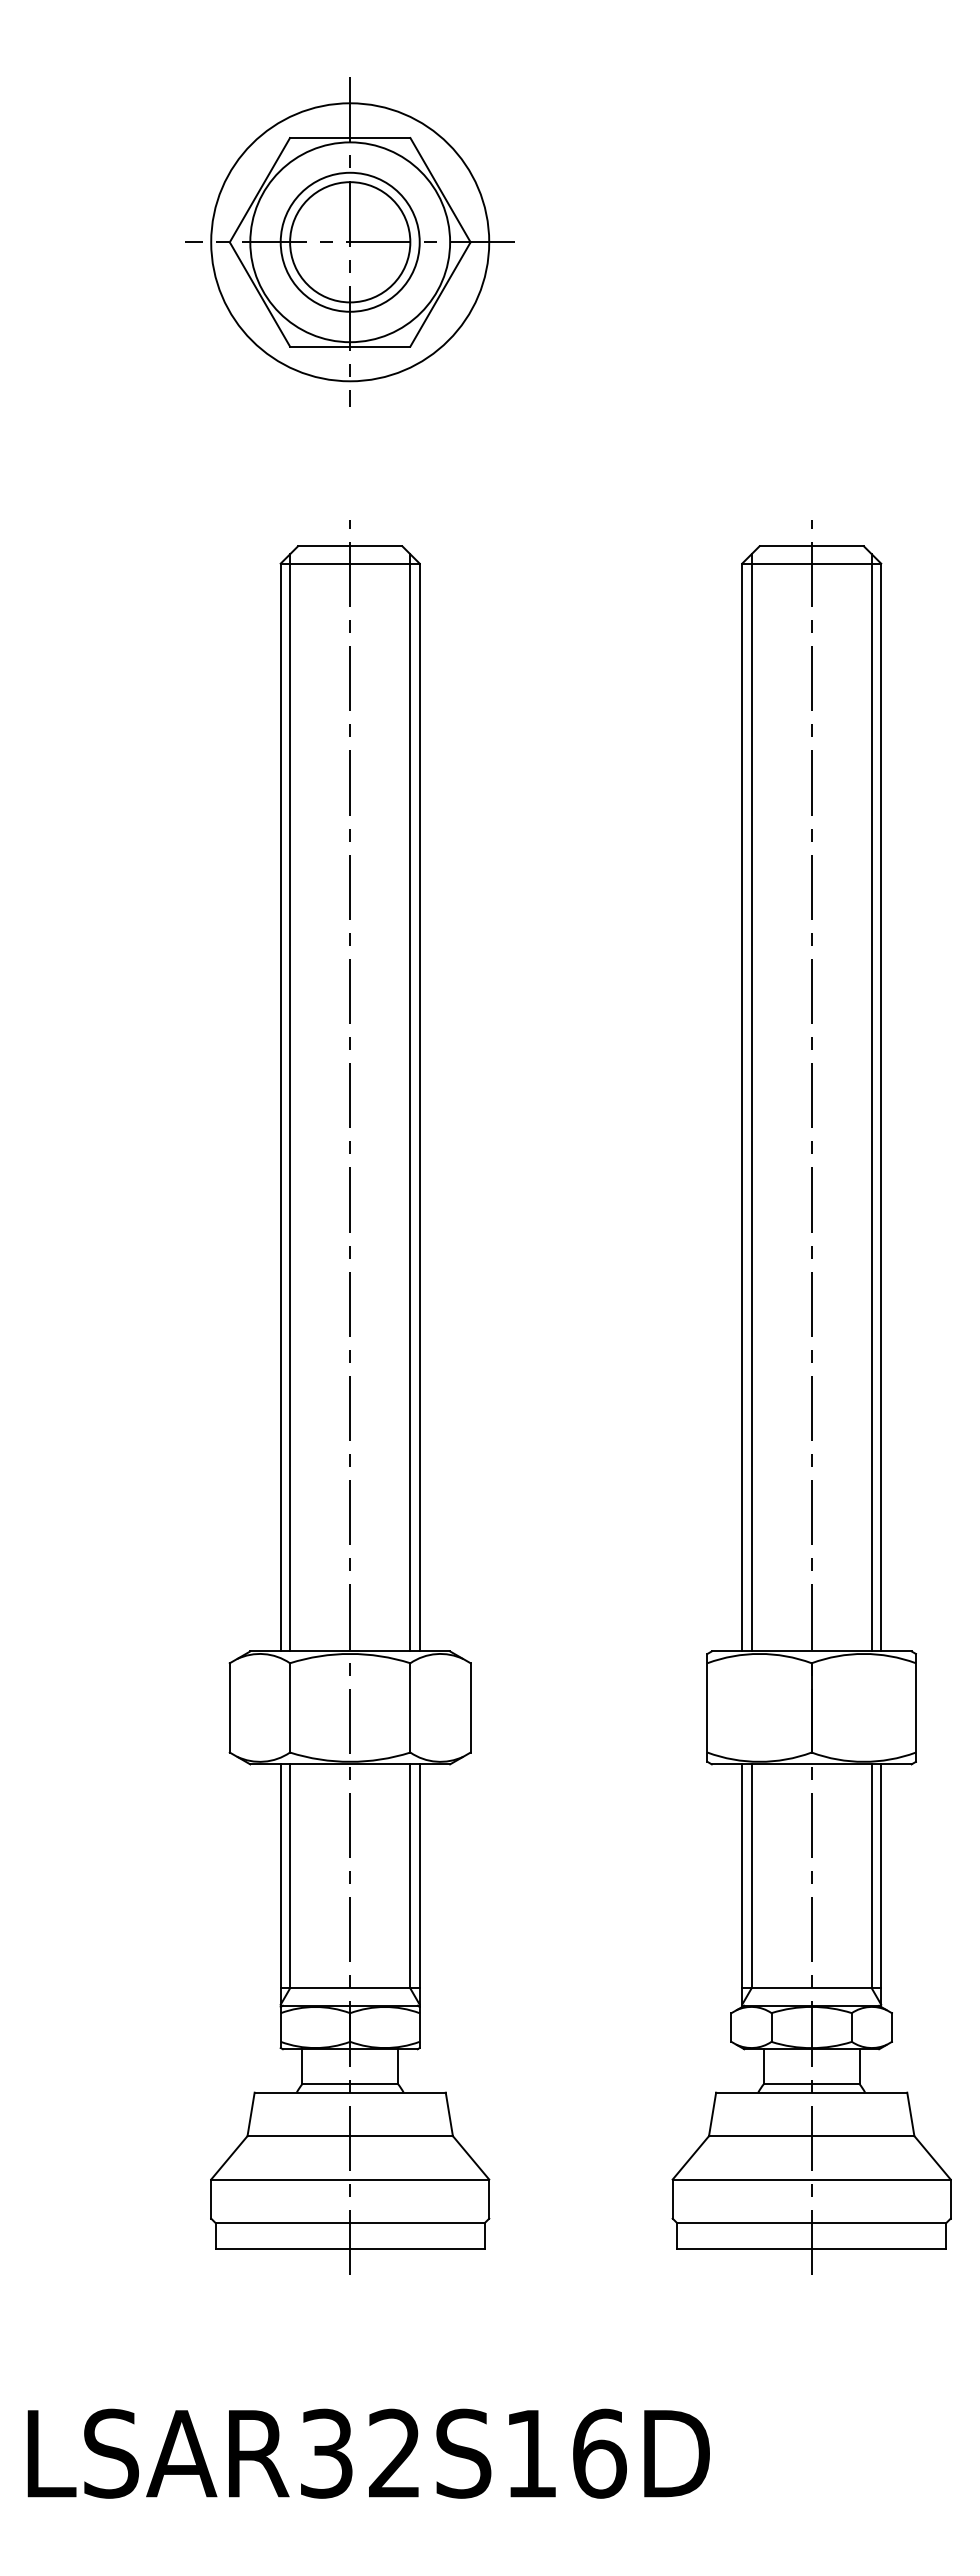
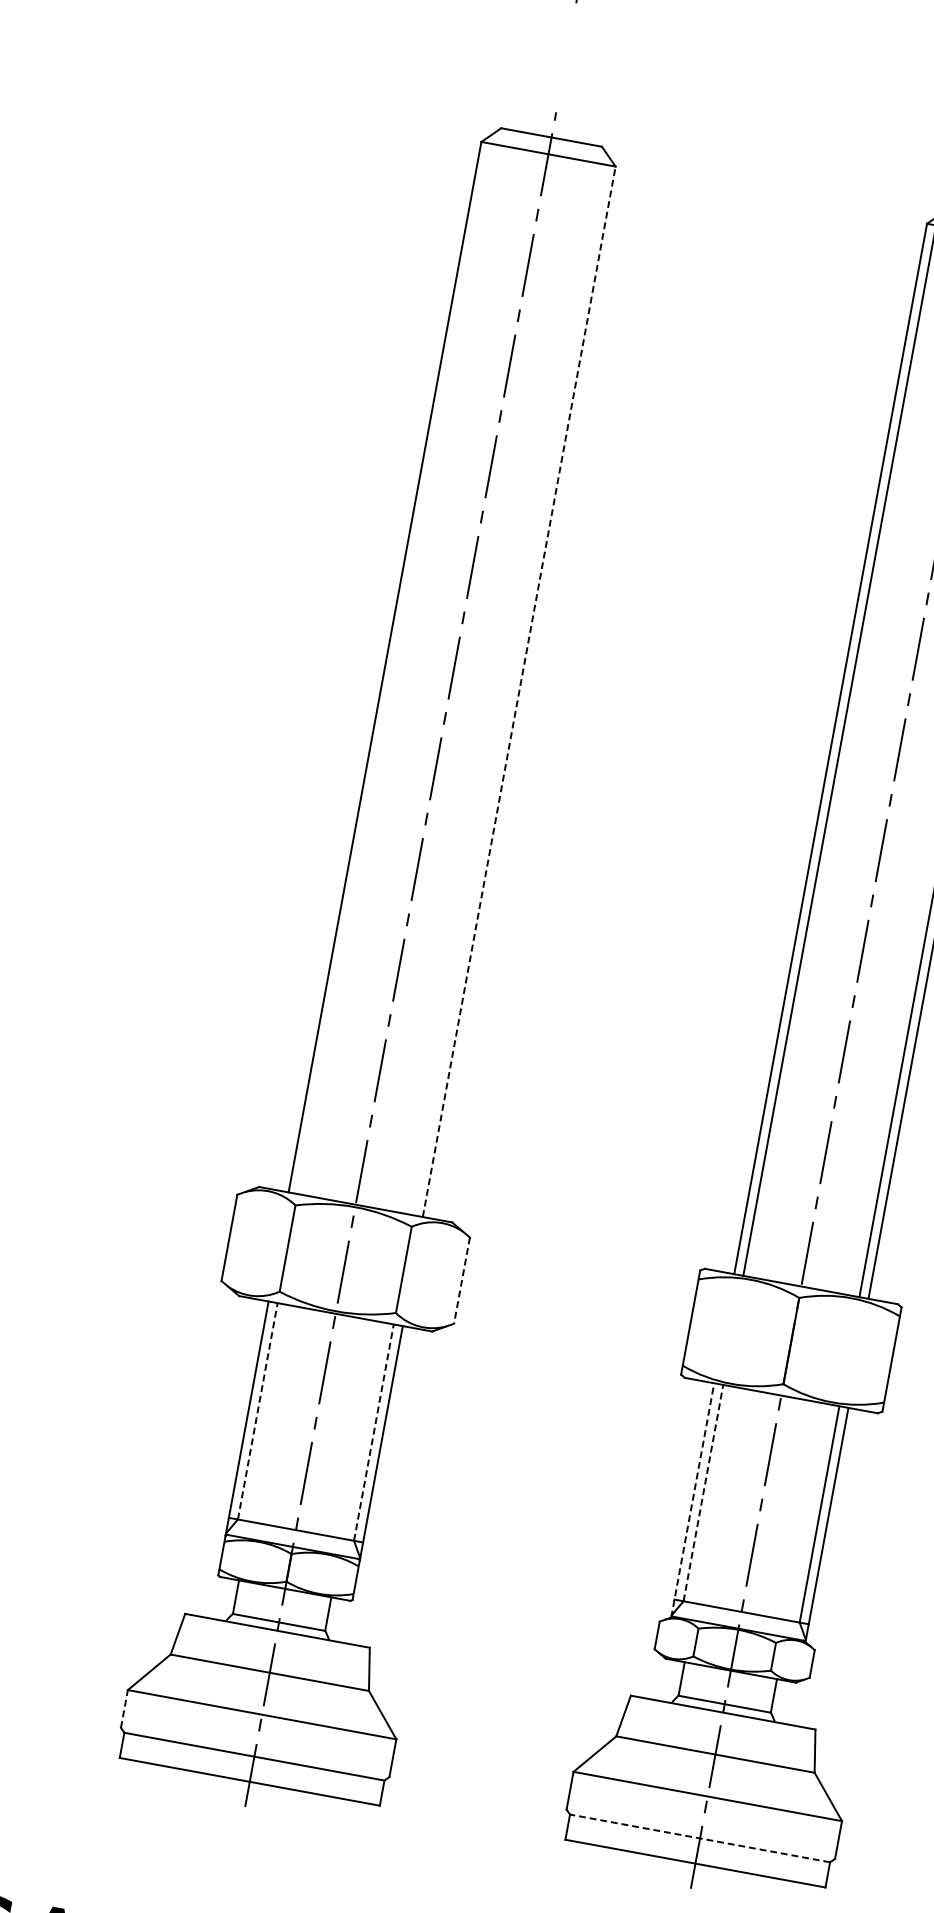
line: (290, 1102) -> (395, 664), removed
line: (410, 1102) -> (511, 685), removed
line: (419, 1107) -> (519, 691), solid -> dashed
line: (470, 1707) -> (461, 1280), solid -> dashed
line: (290, 1875) -> (258, 1410), solid -> dashed
line: (410, 1875) -> (374, 1431), solid -> dashed
line: (751, 1875) -> (703, 1492), solid -> dashed
line: (742, 1885) -> (693, 1500), solid -> dashed
line: (211, 2199) -> (124, 1709), solid -> dashed
line: (811, 2222) -> (699, 1837), solid -> dashed

